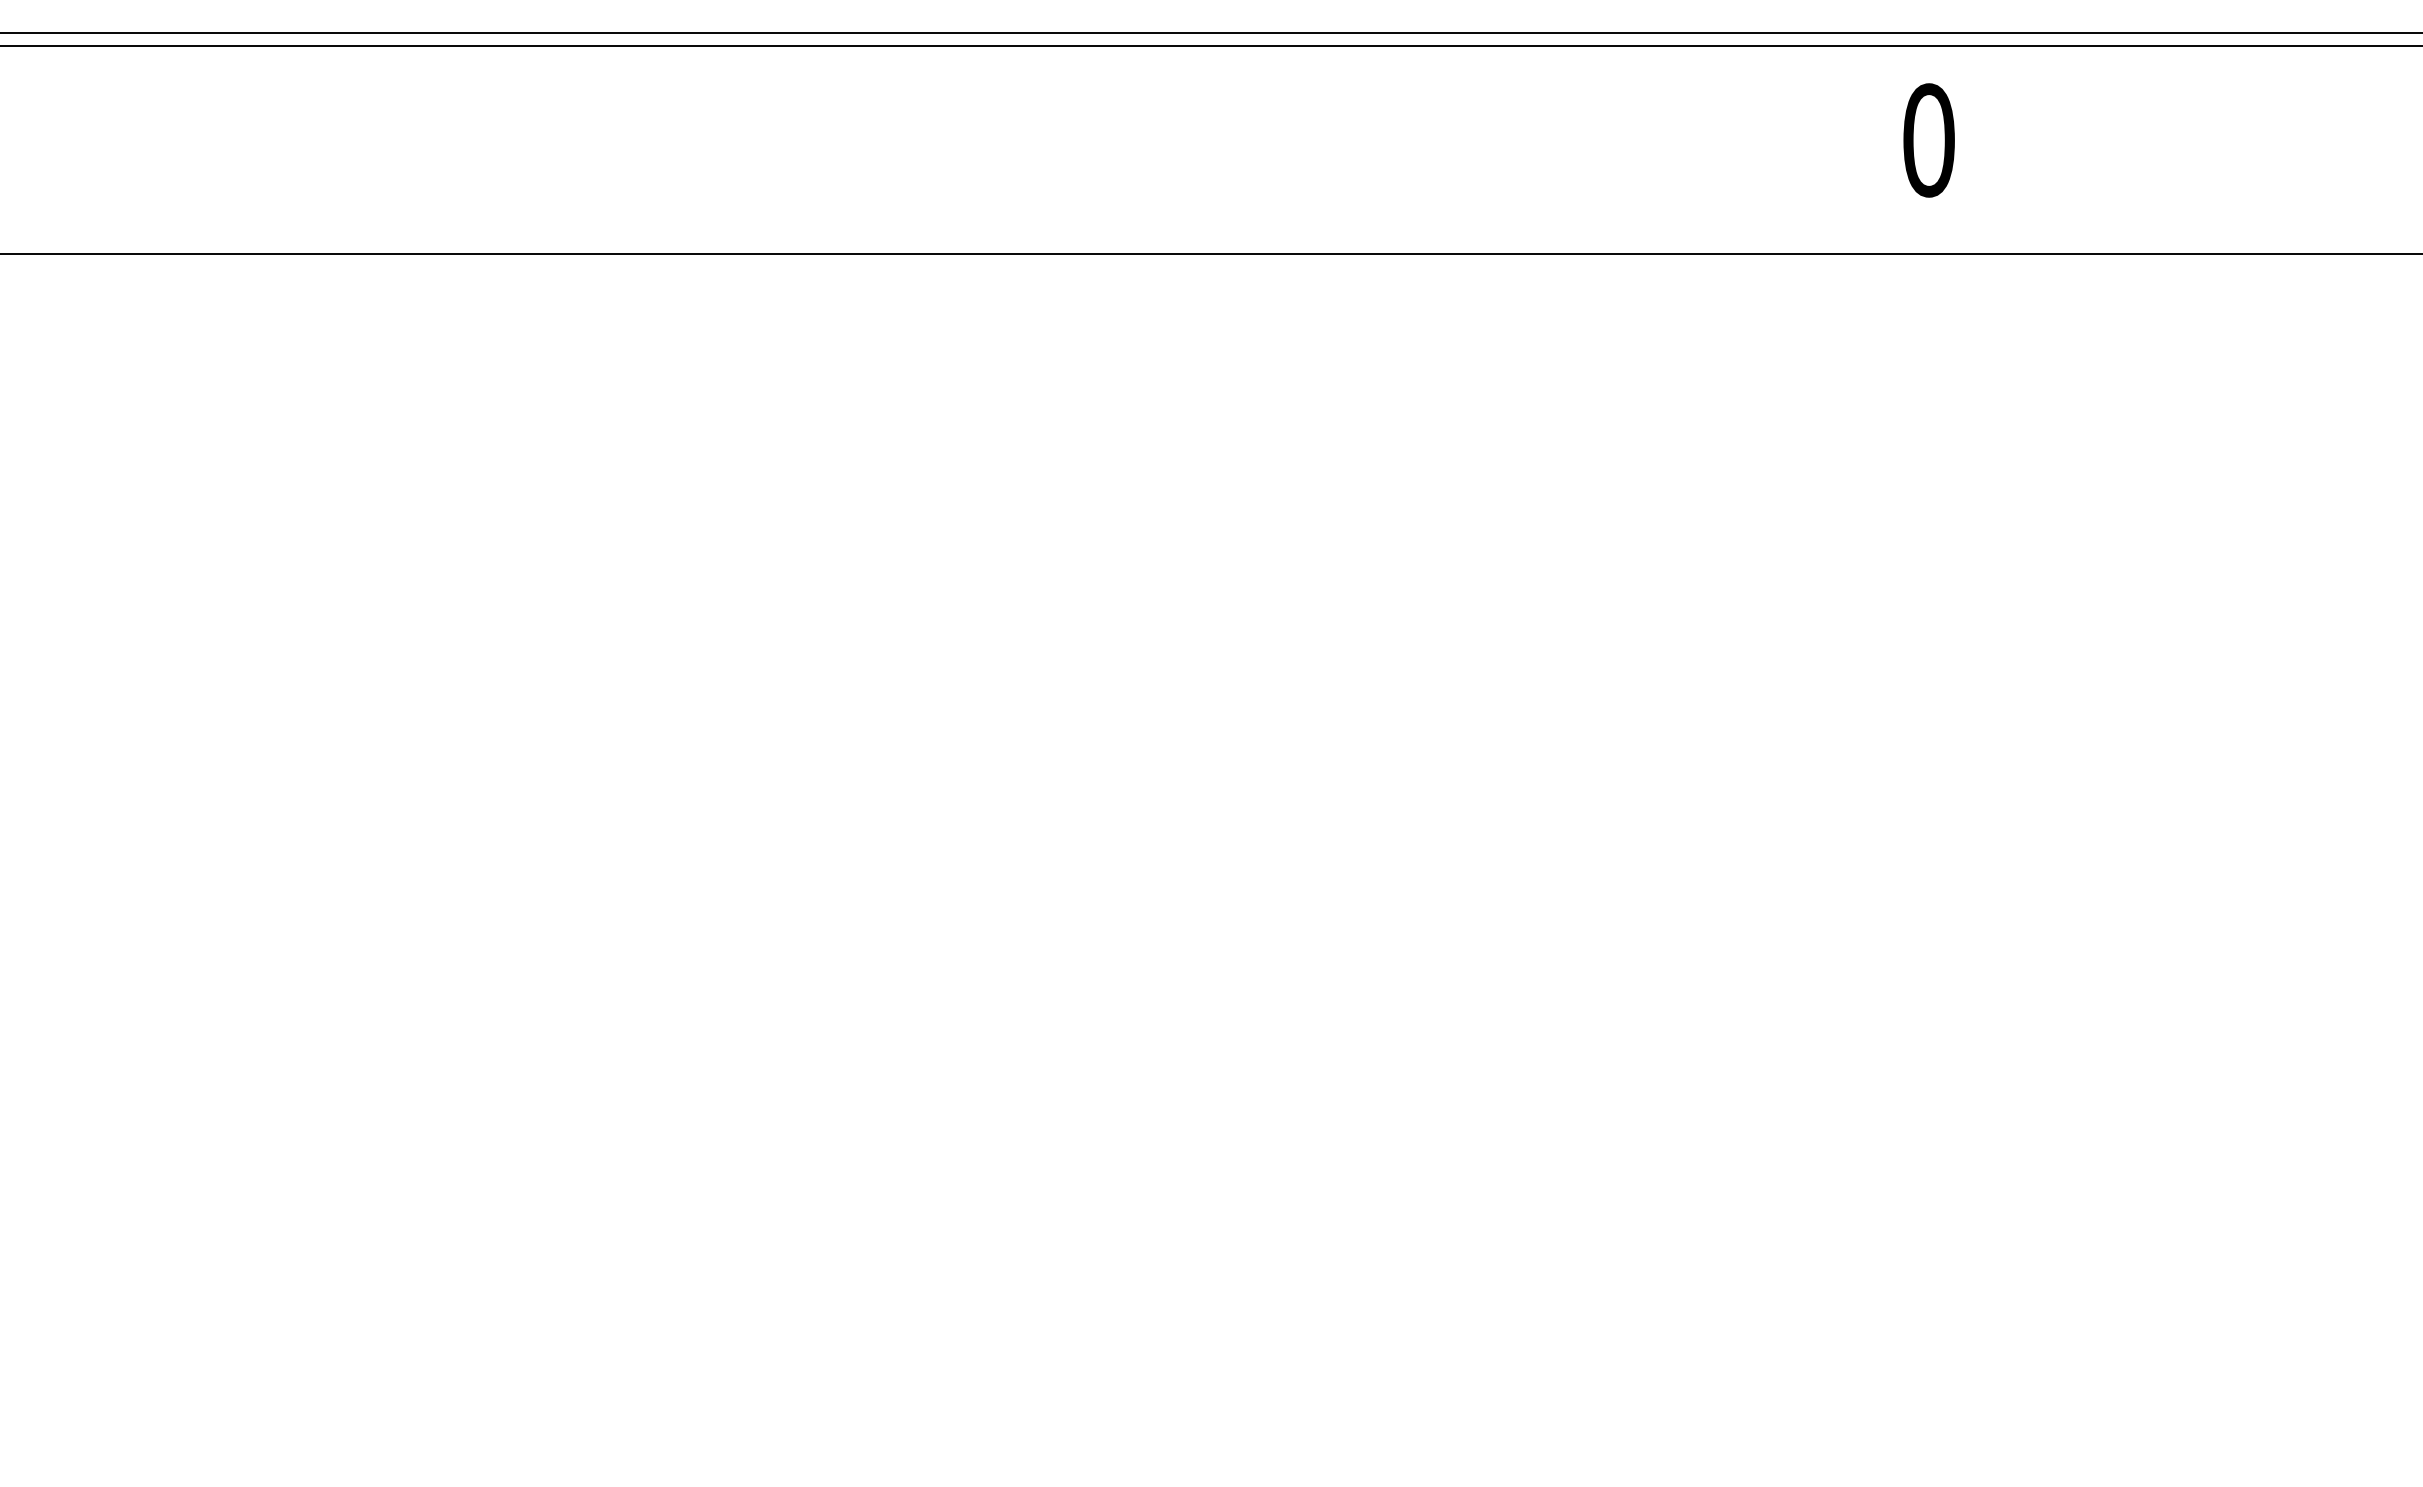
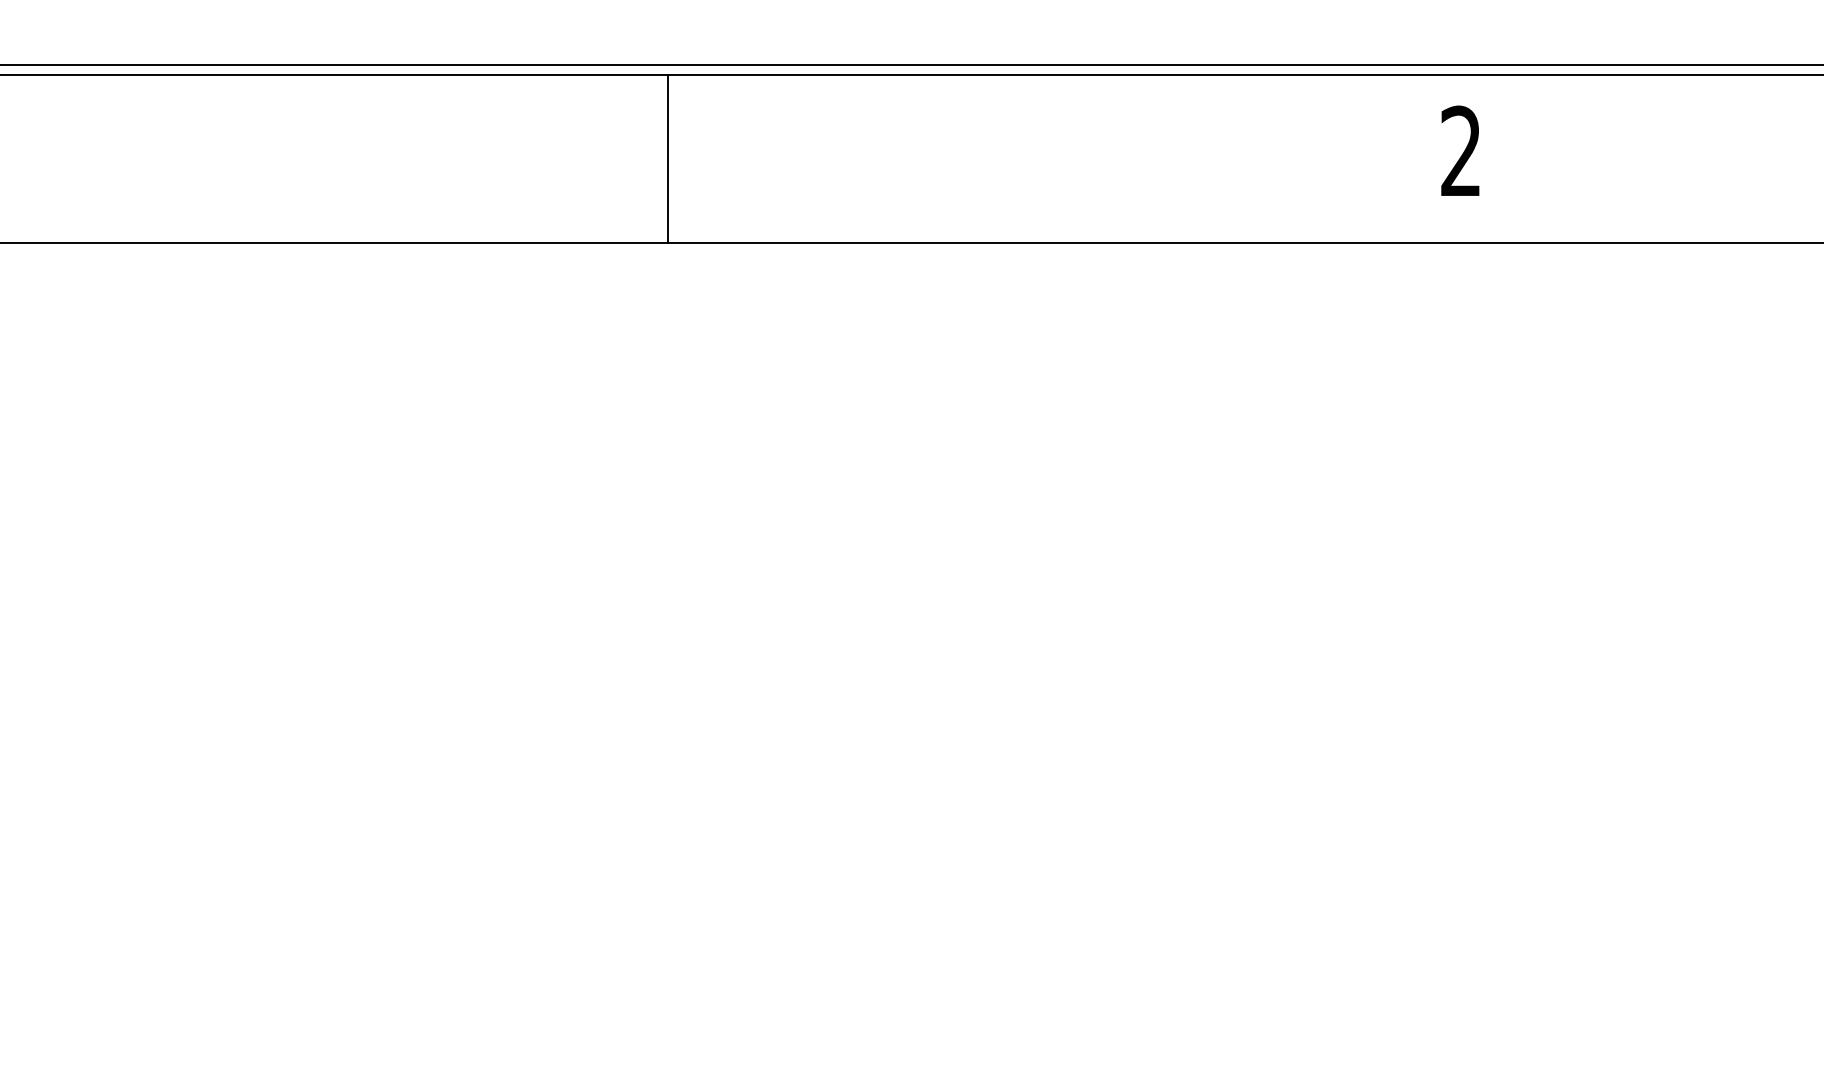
text: (1928, 140) -> (1460, 151), 0 -> 2
line: (942, 149) -> (667, 158), added

